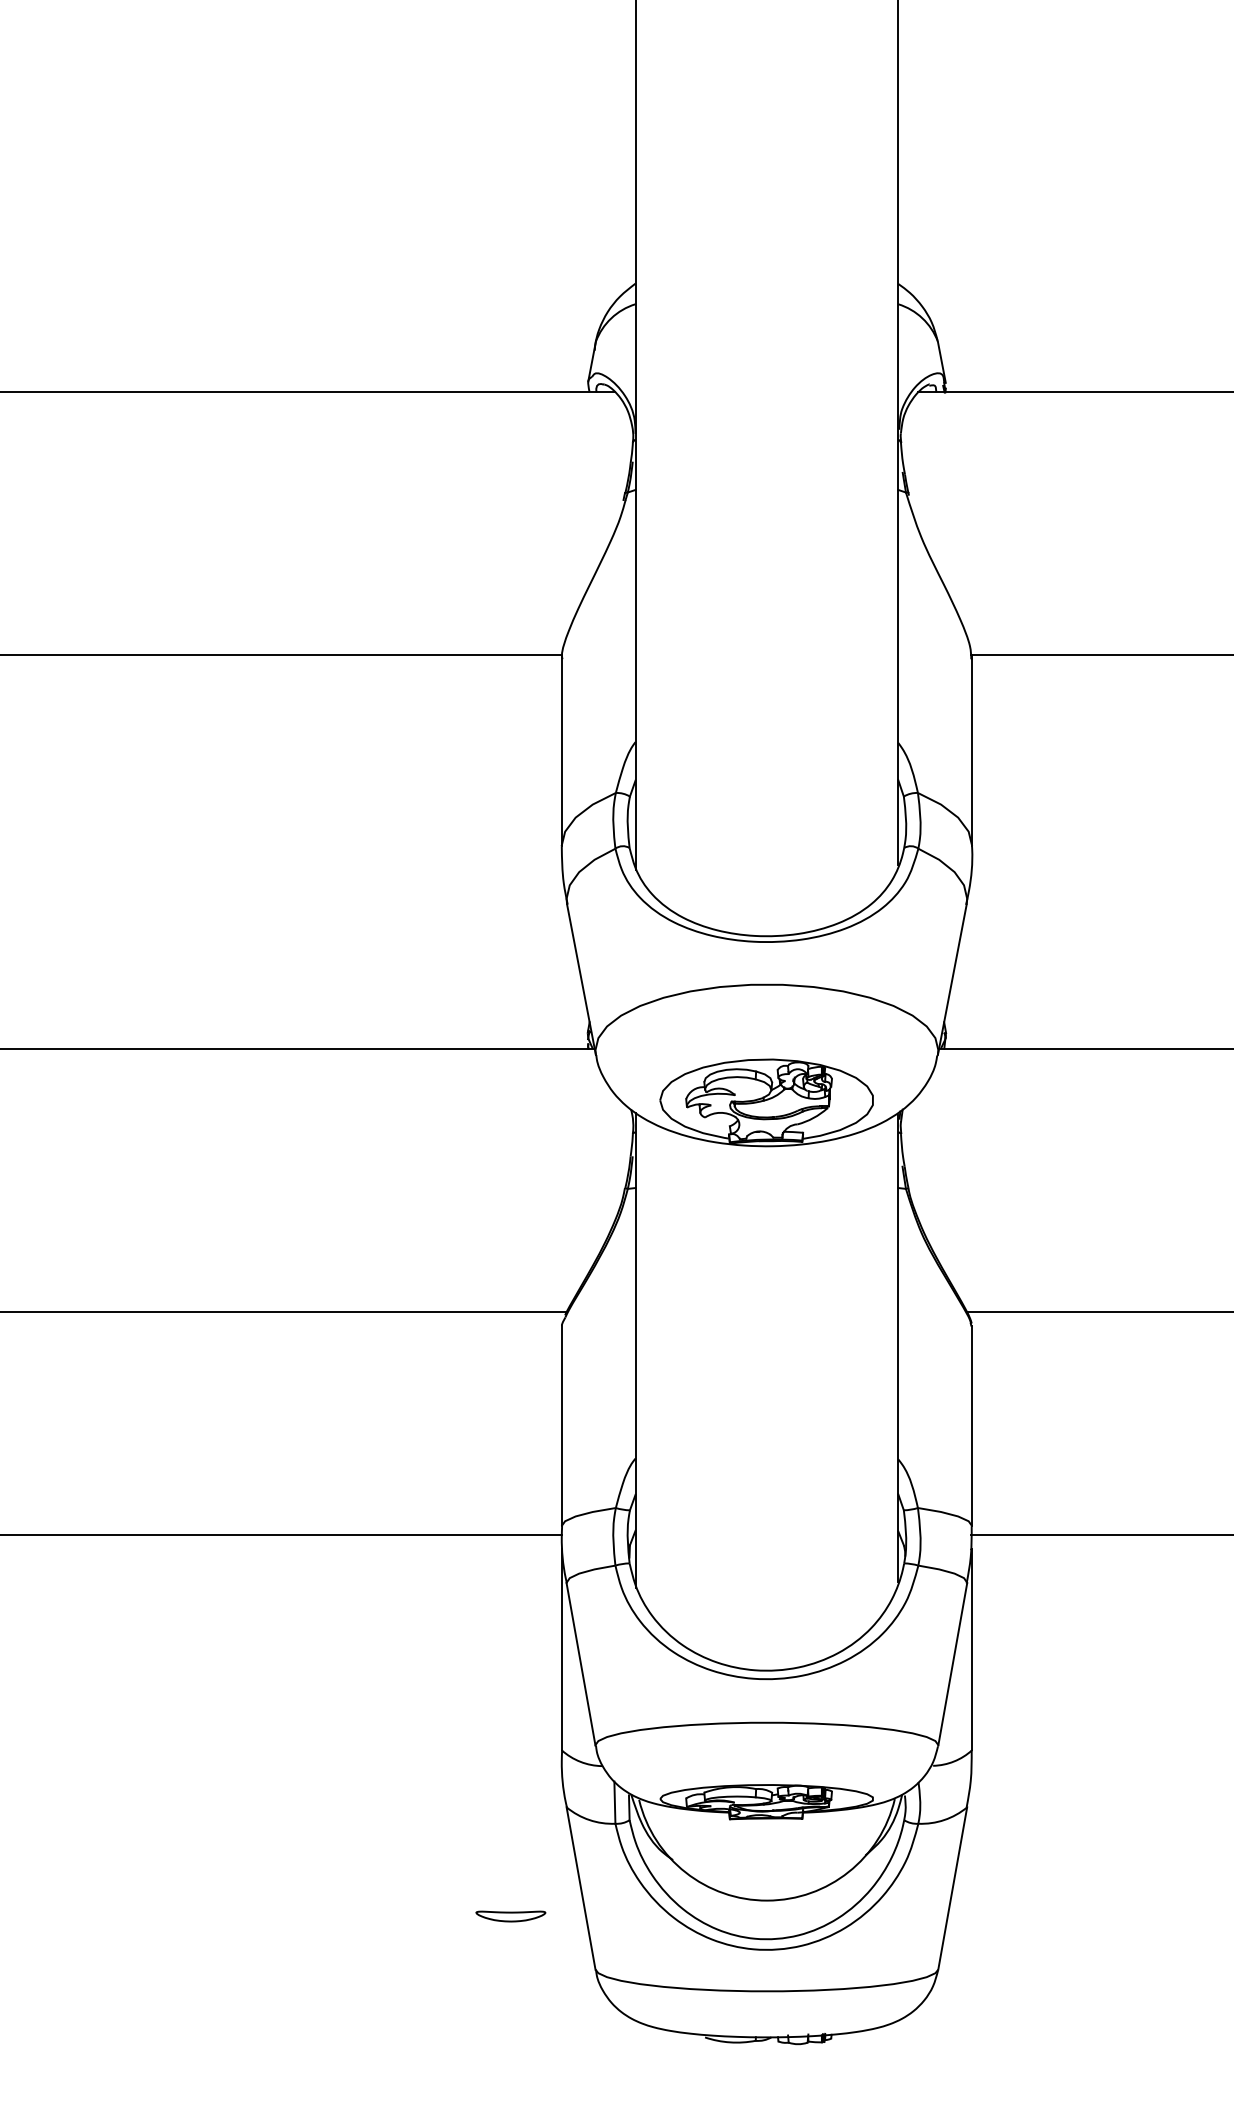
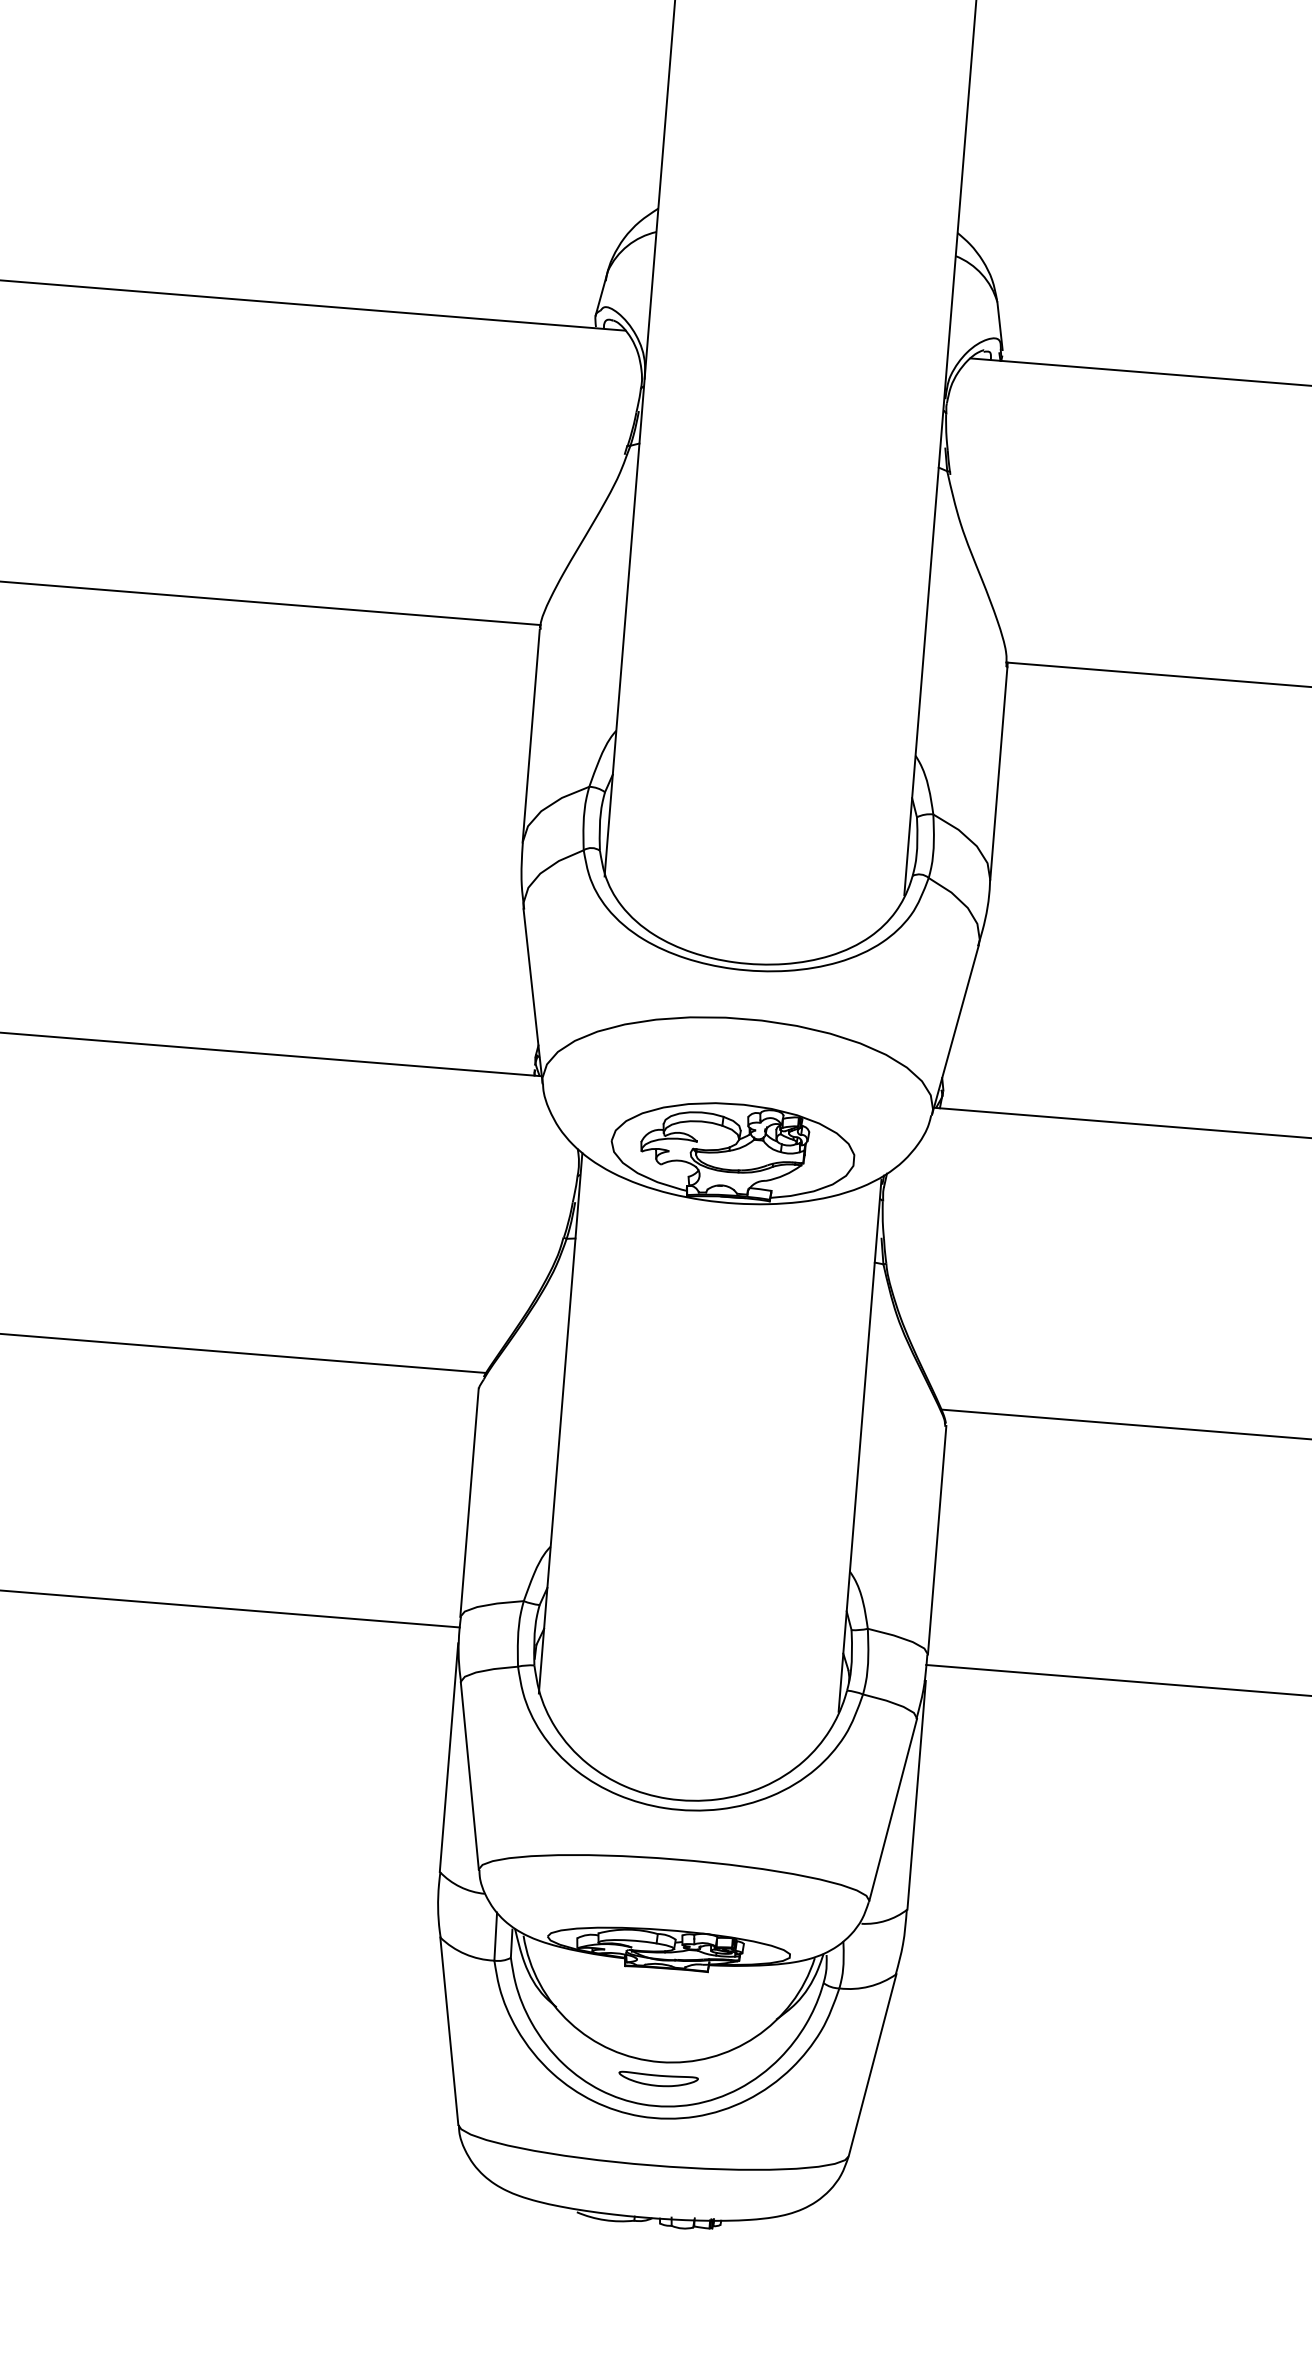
part: (510, 1916) -> (657, 2080), moved

